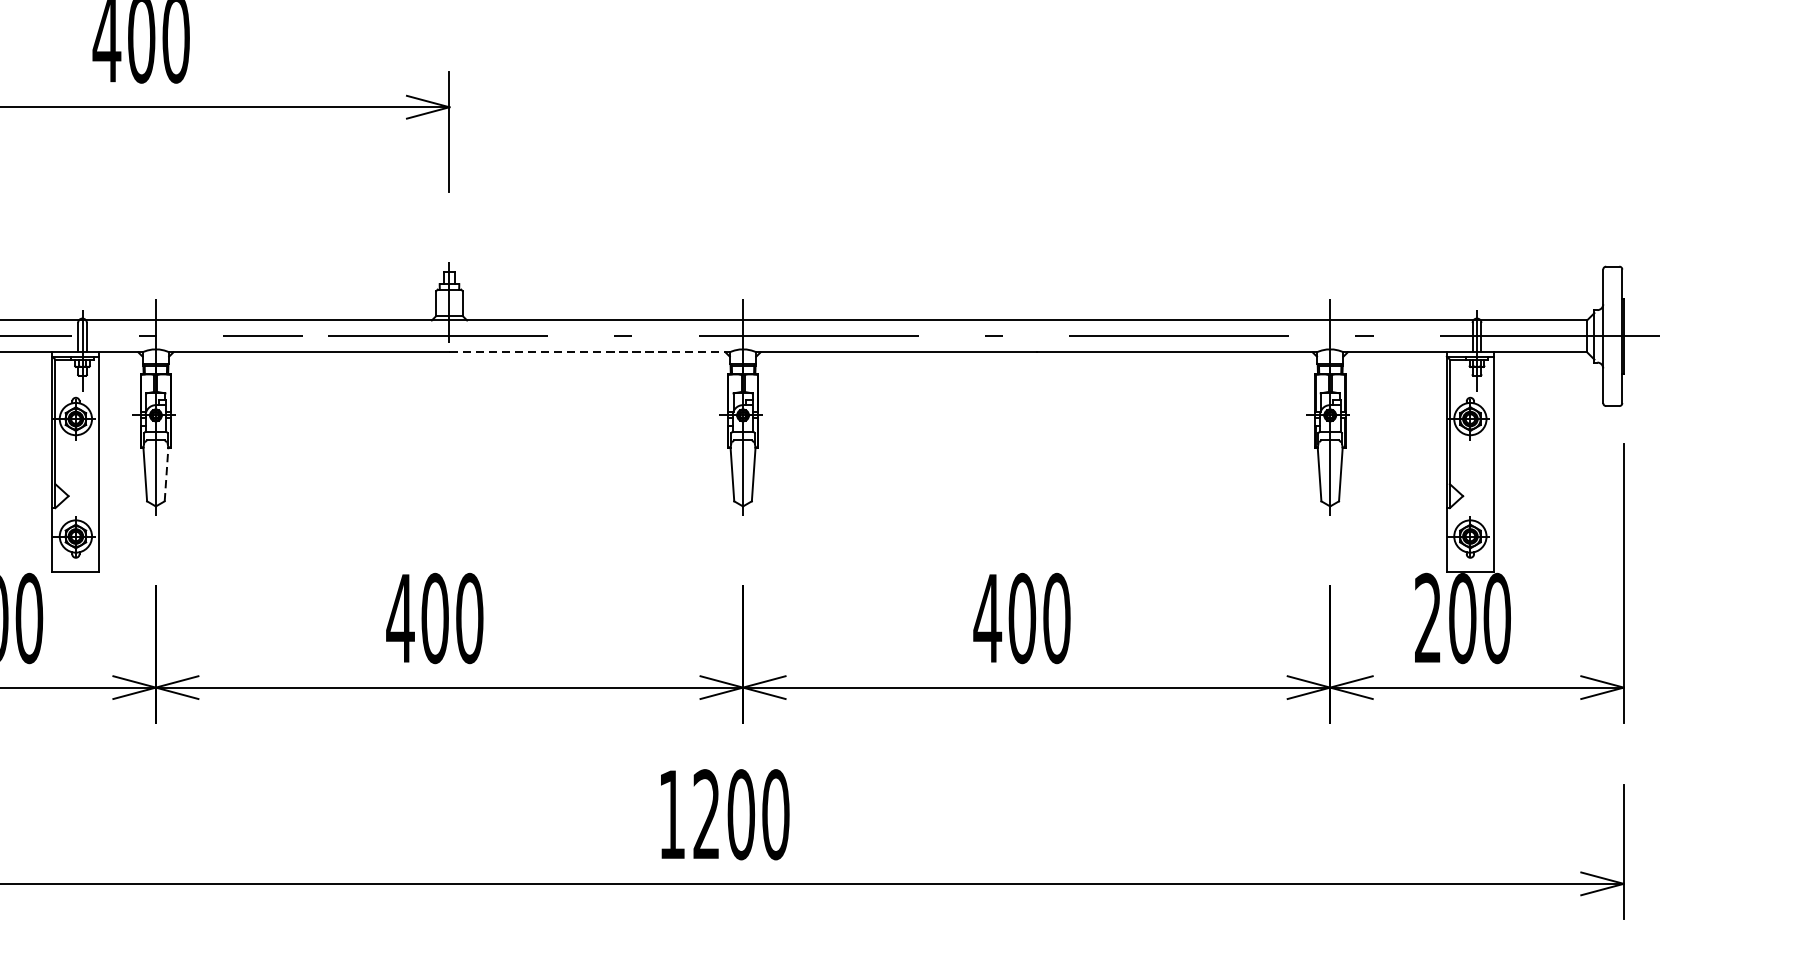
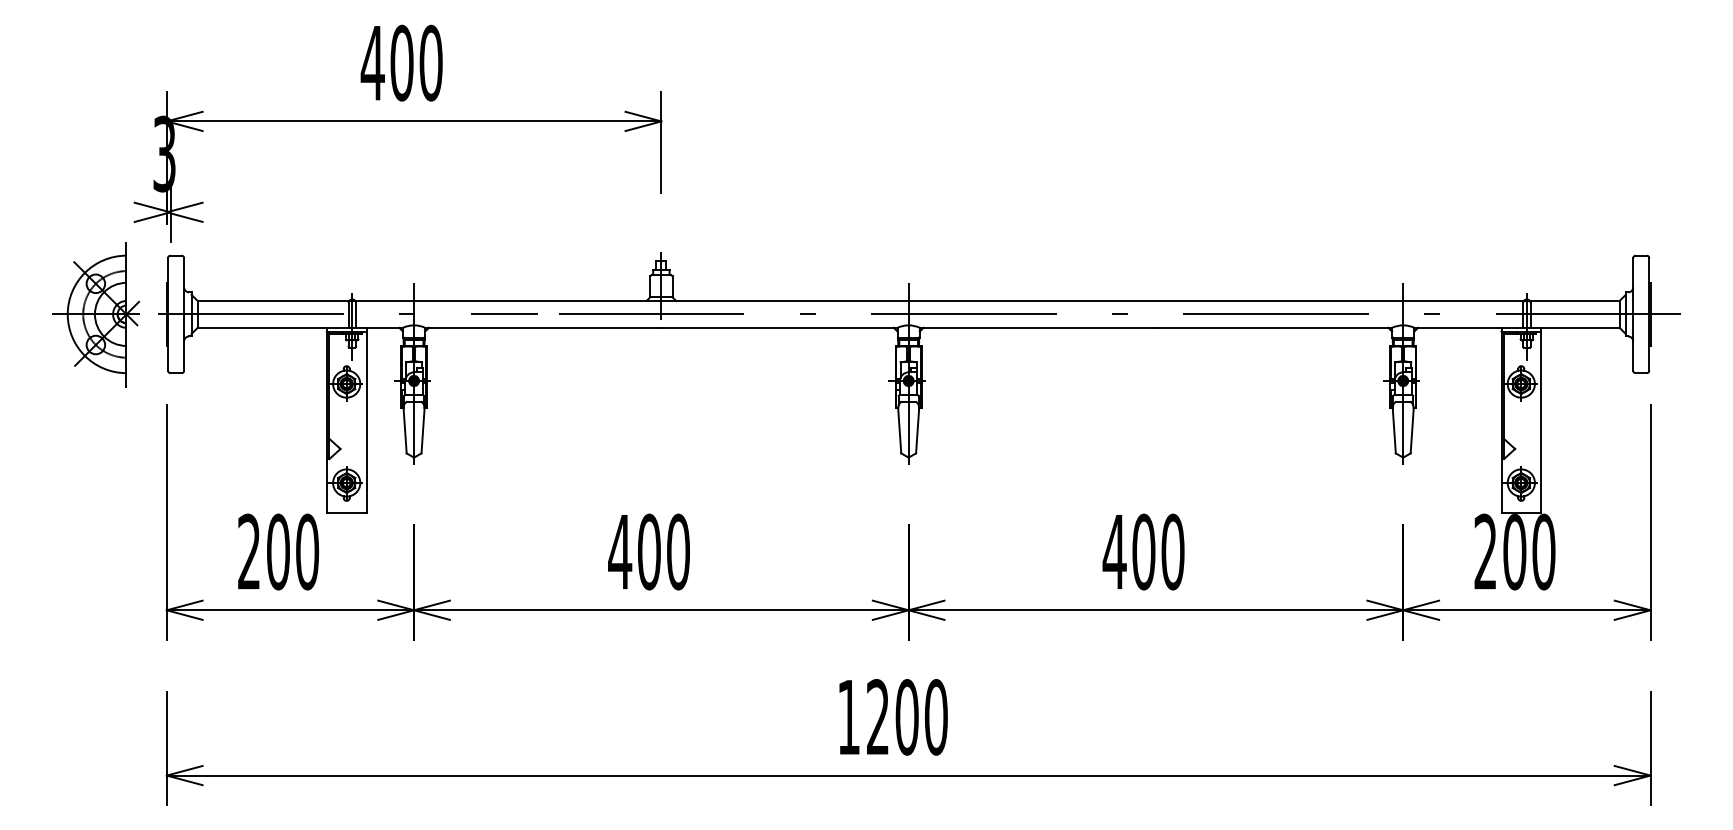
line: (589, 351) -> (779, 327), dashed -> solid
line: (167, 474) -> (423, 430), dashed -> solid

